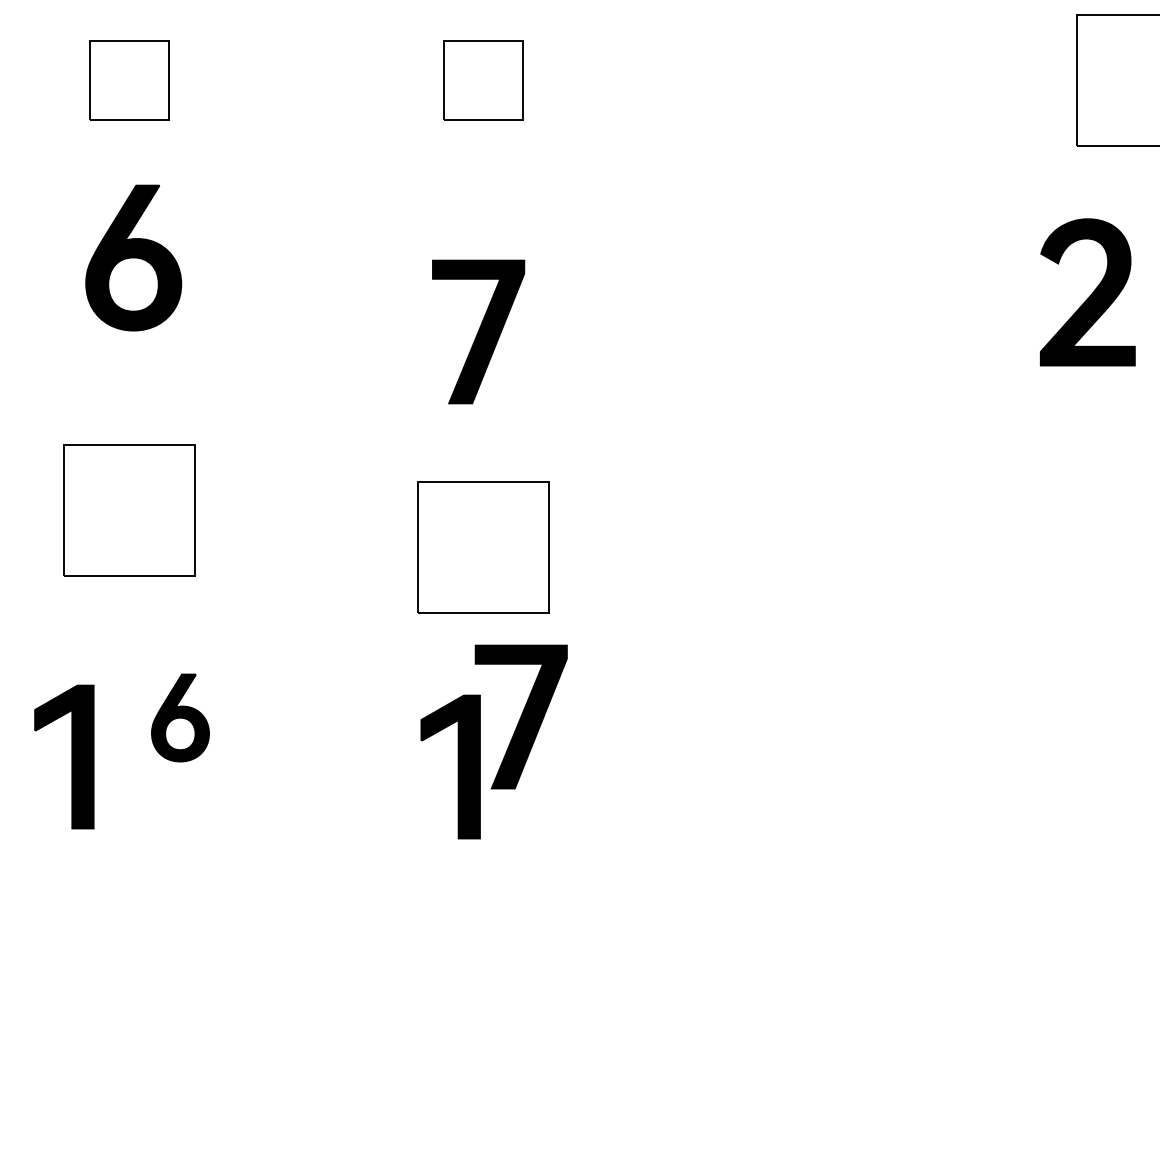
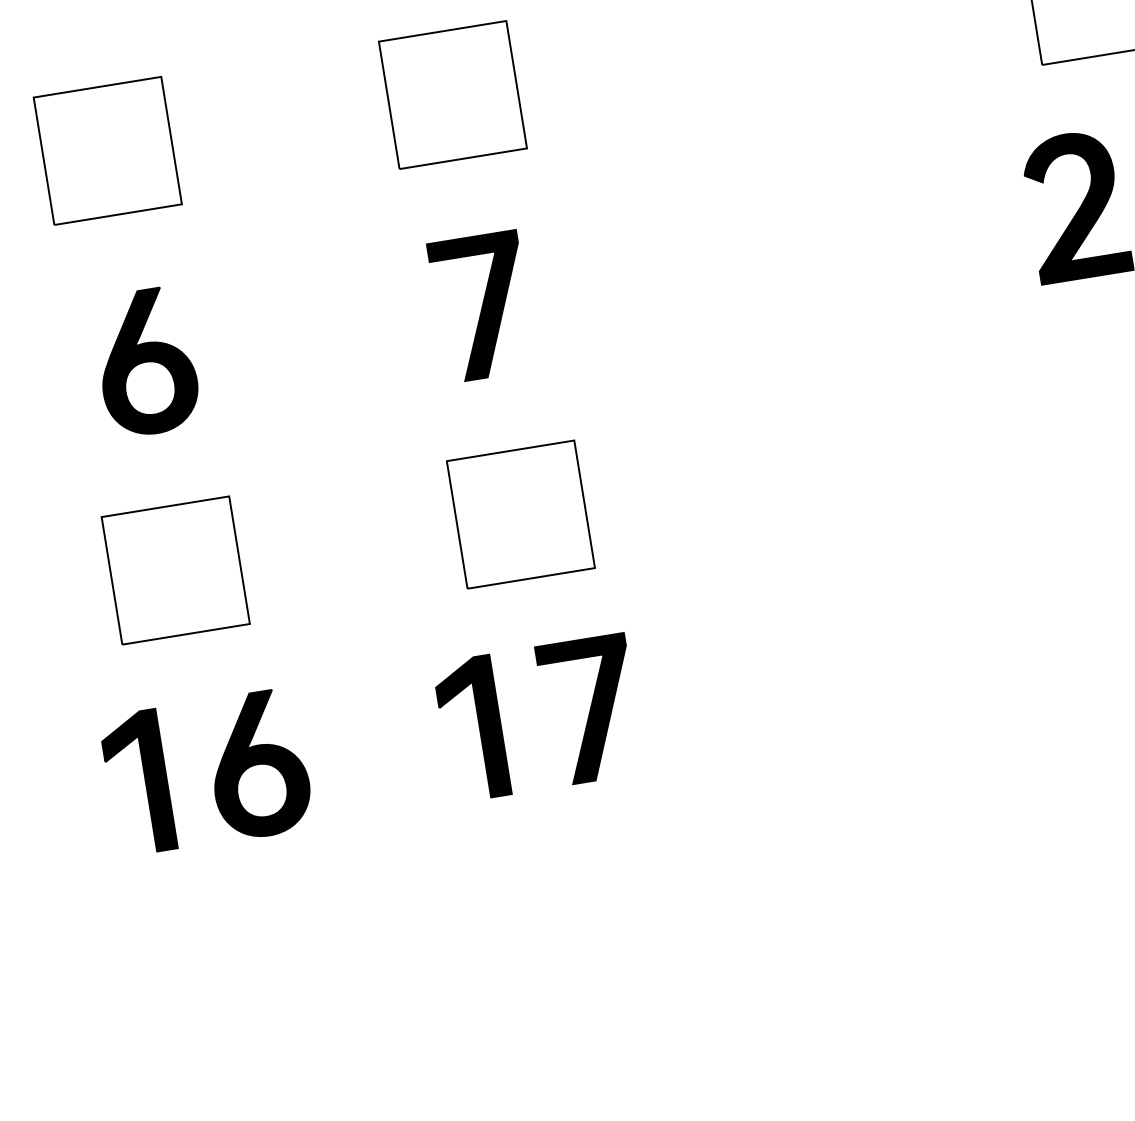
part: (129, 80) -> (107, 150), size x1.67
part: (483, 80) -> (453, 94), size x1.67
part: (133, 257) -> (146, 361), moved
part: (478, 331) -> (482, 306), moved
part: (483, 547) -> (521, 514), moved
part: (180, 717) -> (258, 764), size x1.67
part: (71, 756) -> (144, 781), moved
part: (457, 766) -> (478, 727), moved

